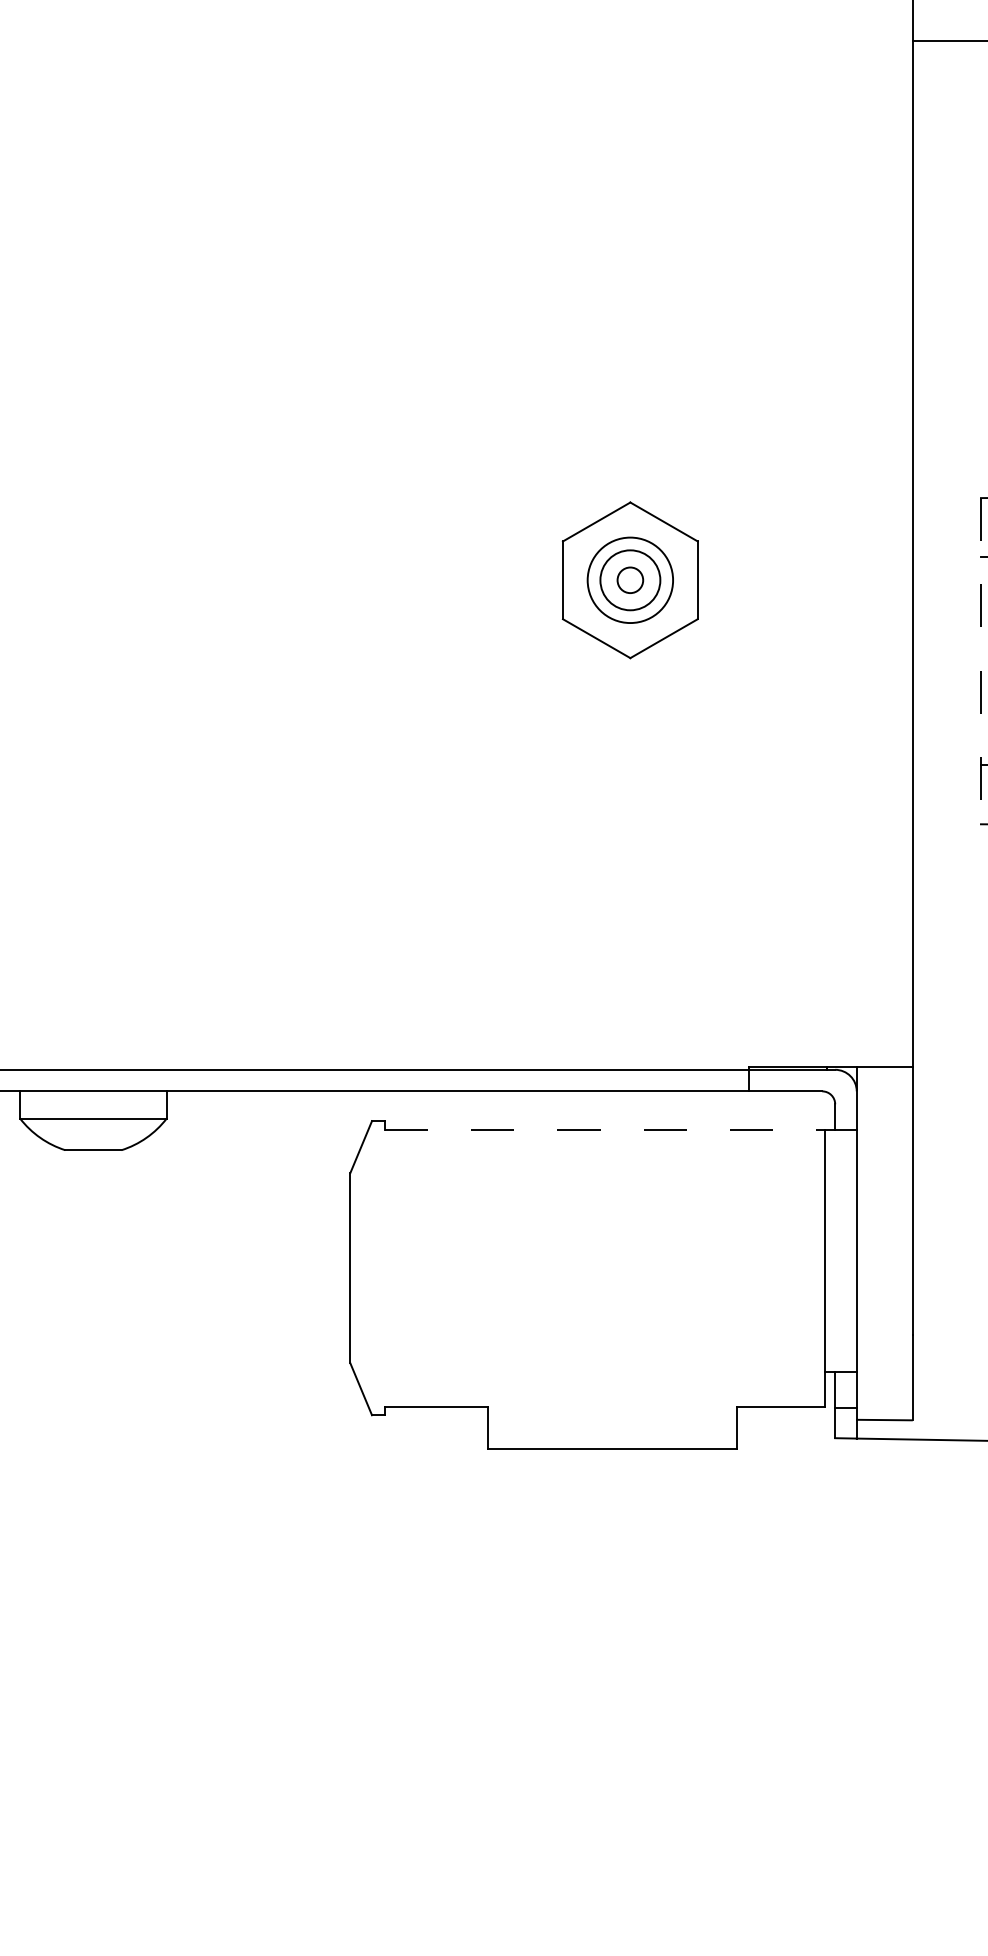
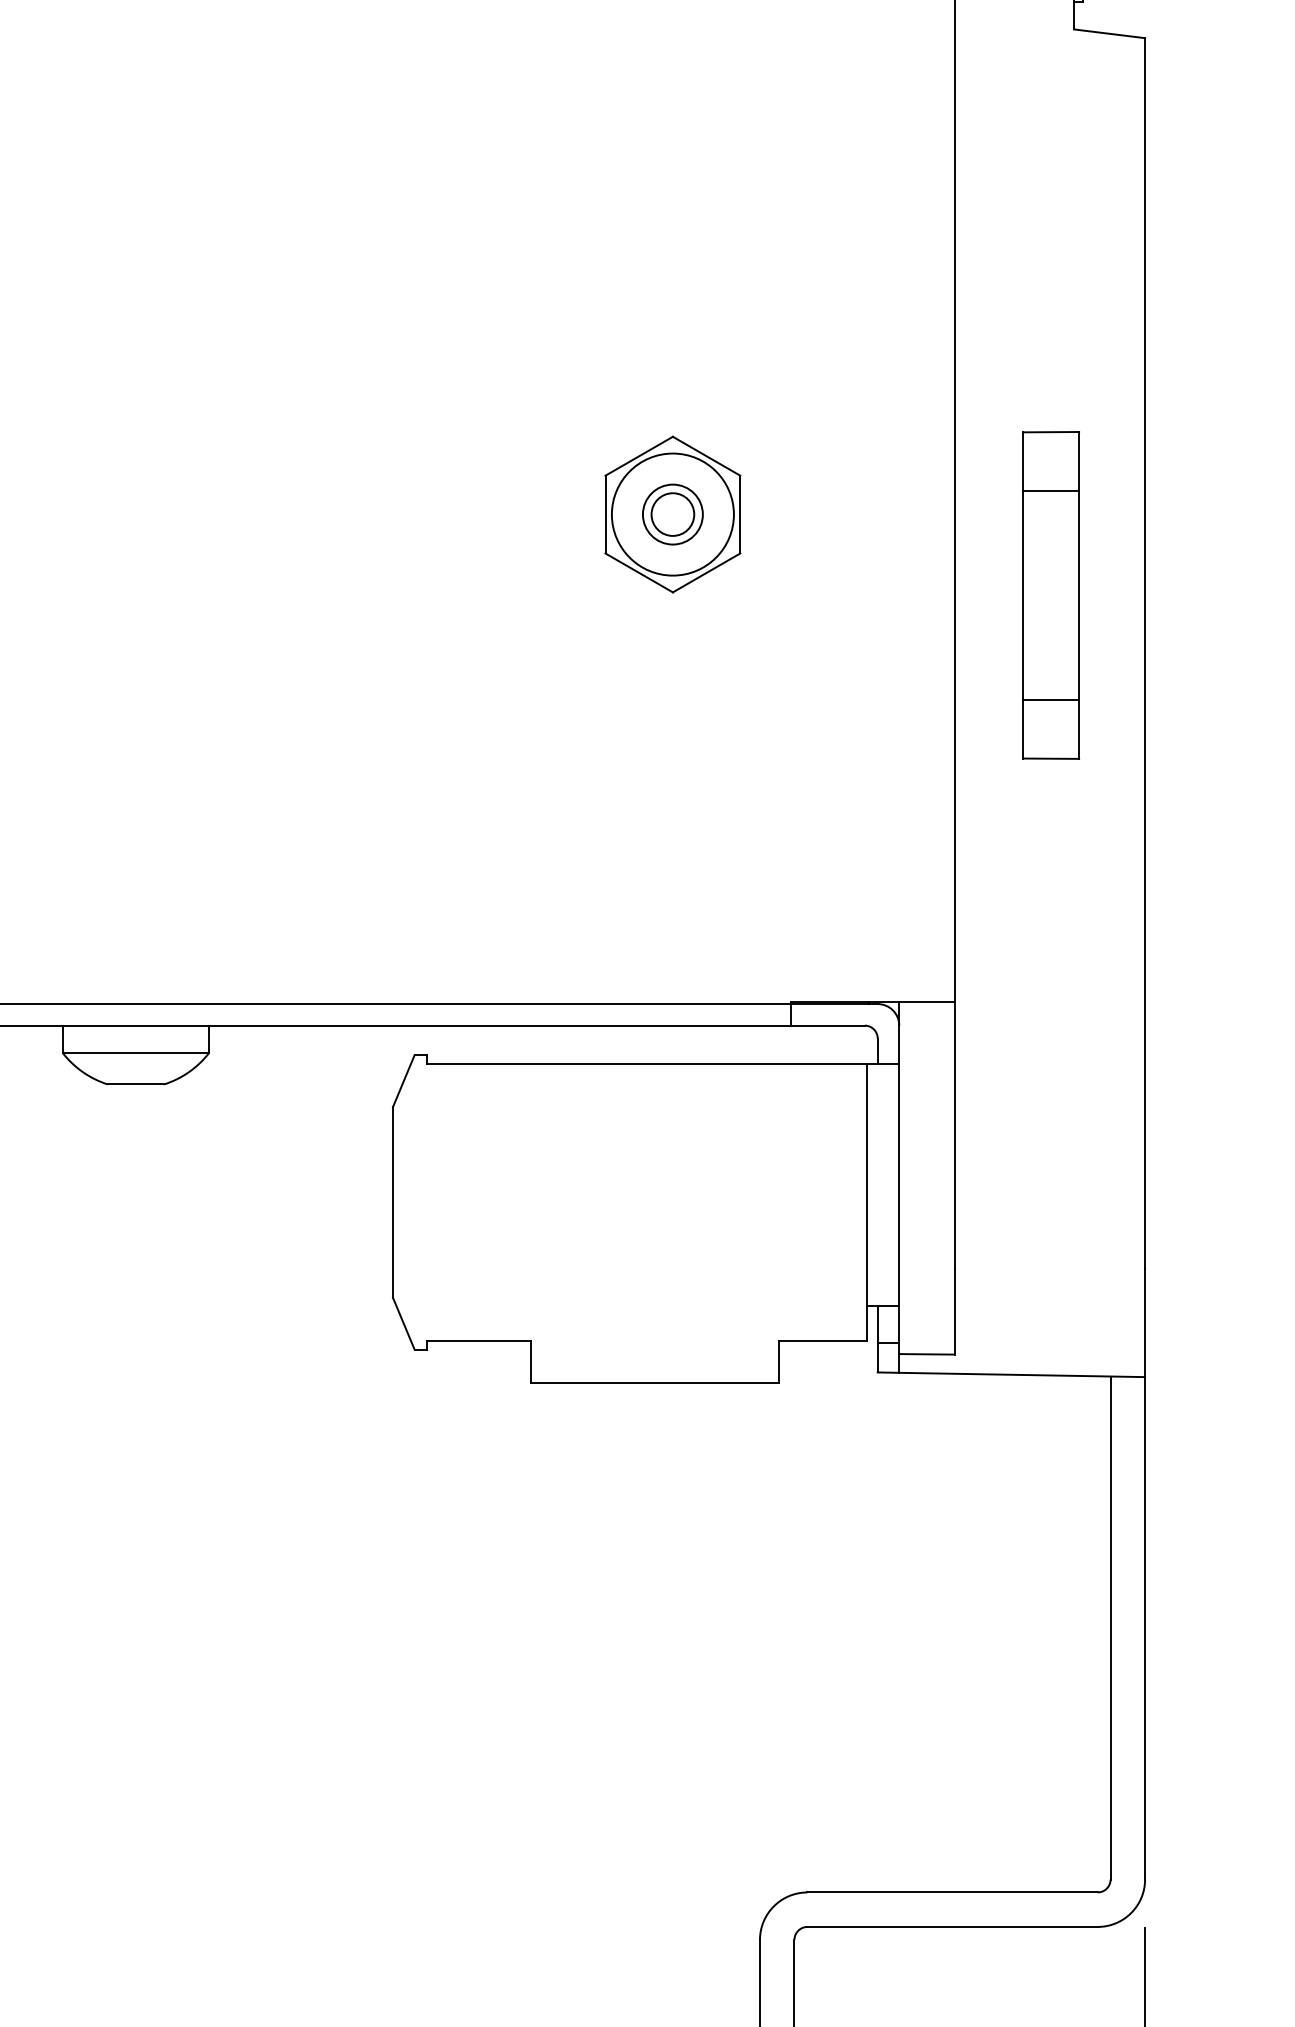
circle: (629, 580) -> (672, 514), size x1.43
circle: (629, 580) -> (672, 514), size x1.67
line: (980, 661) -> (1023, 595), dashed -> solid
line: (604, 1130) -> (647, 1064), dashed -> solid

